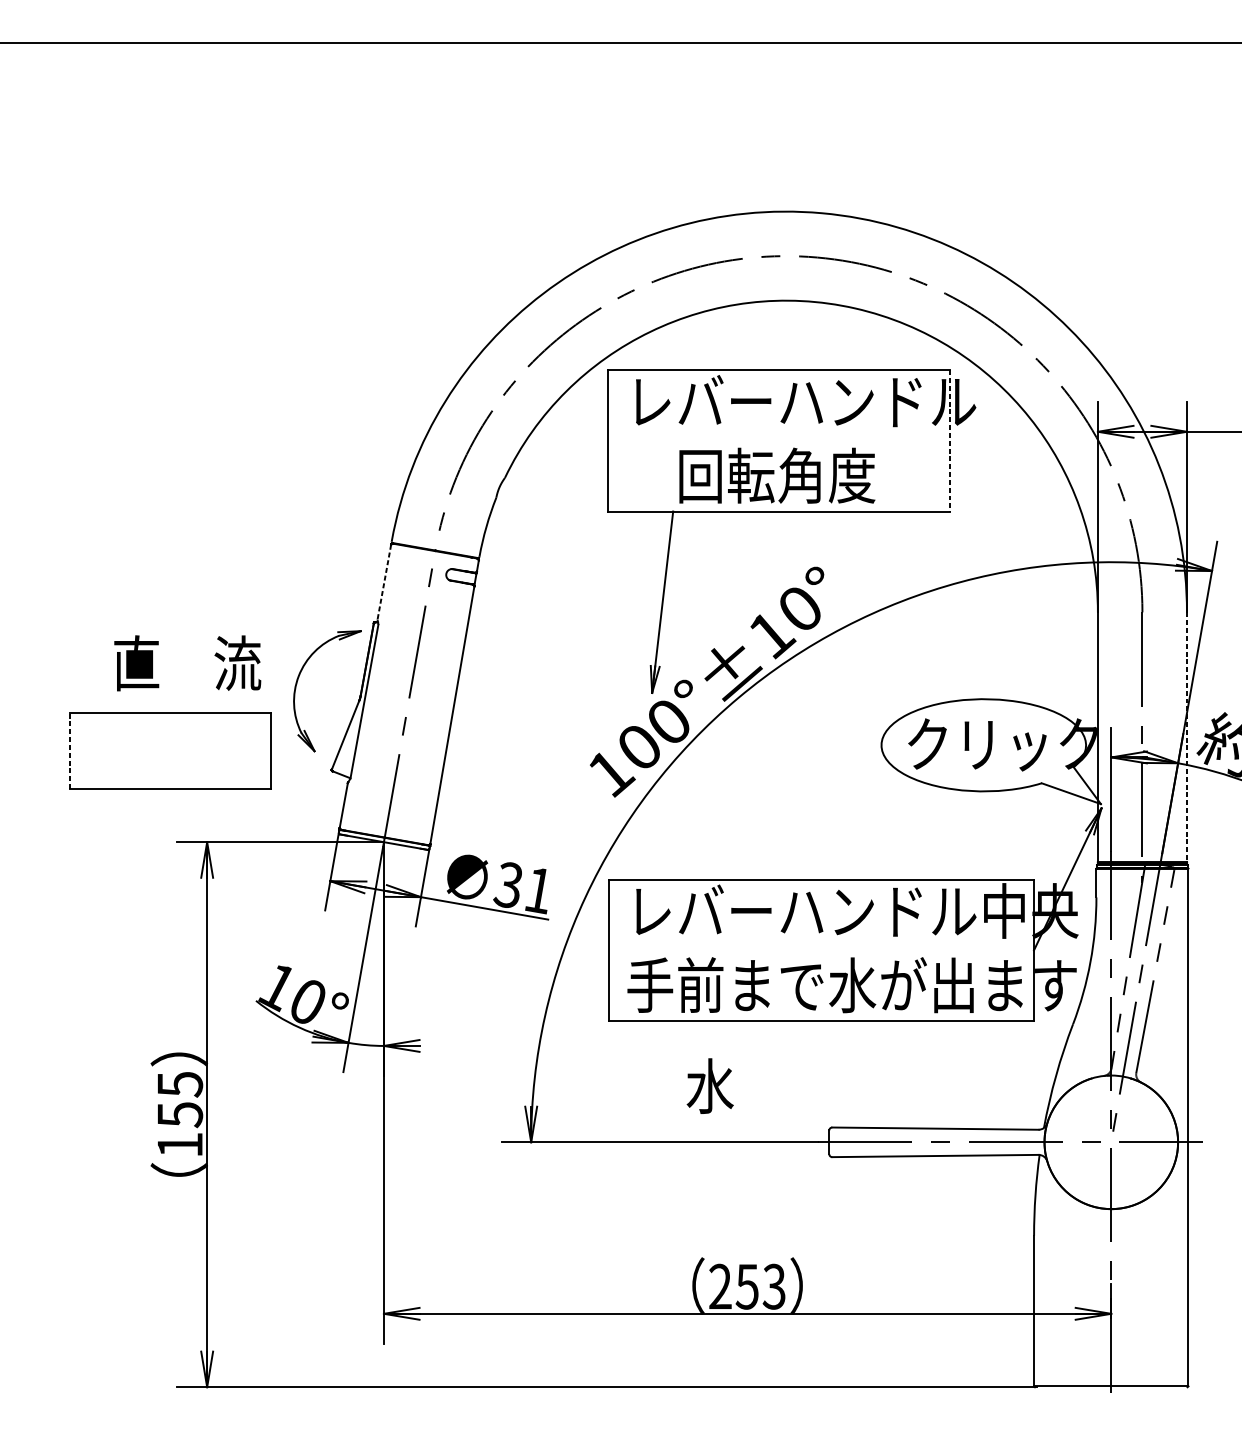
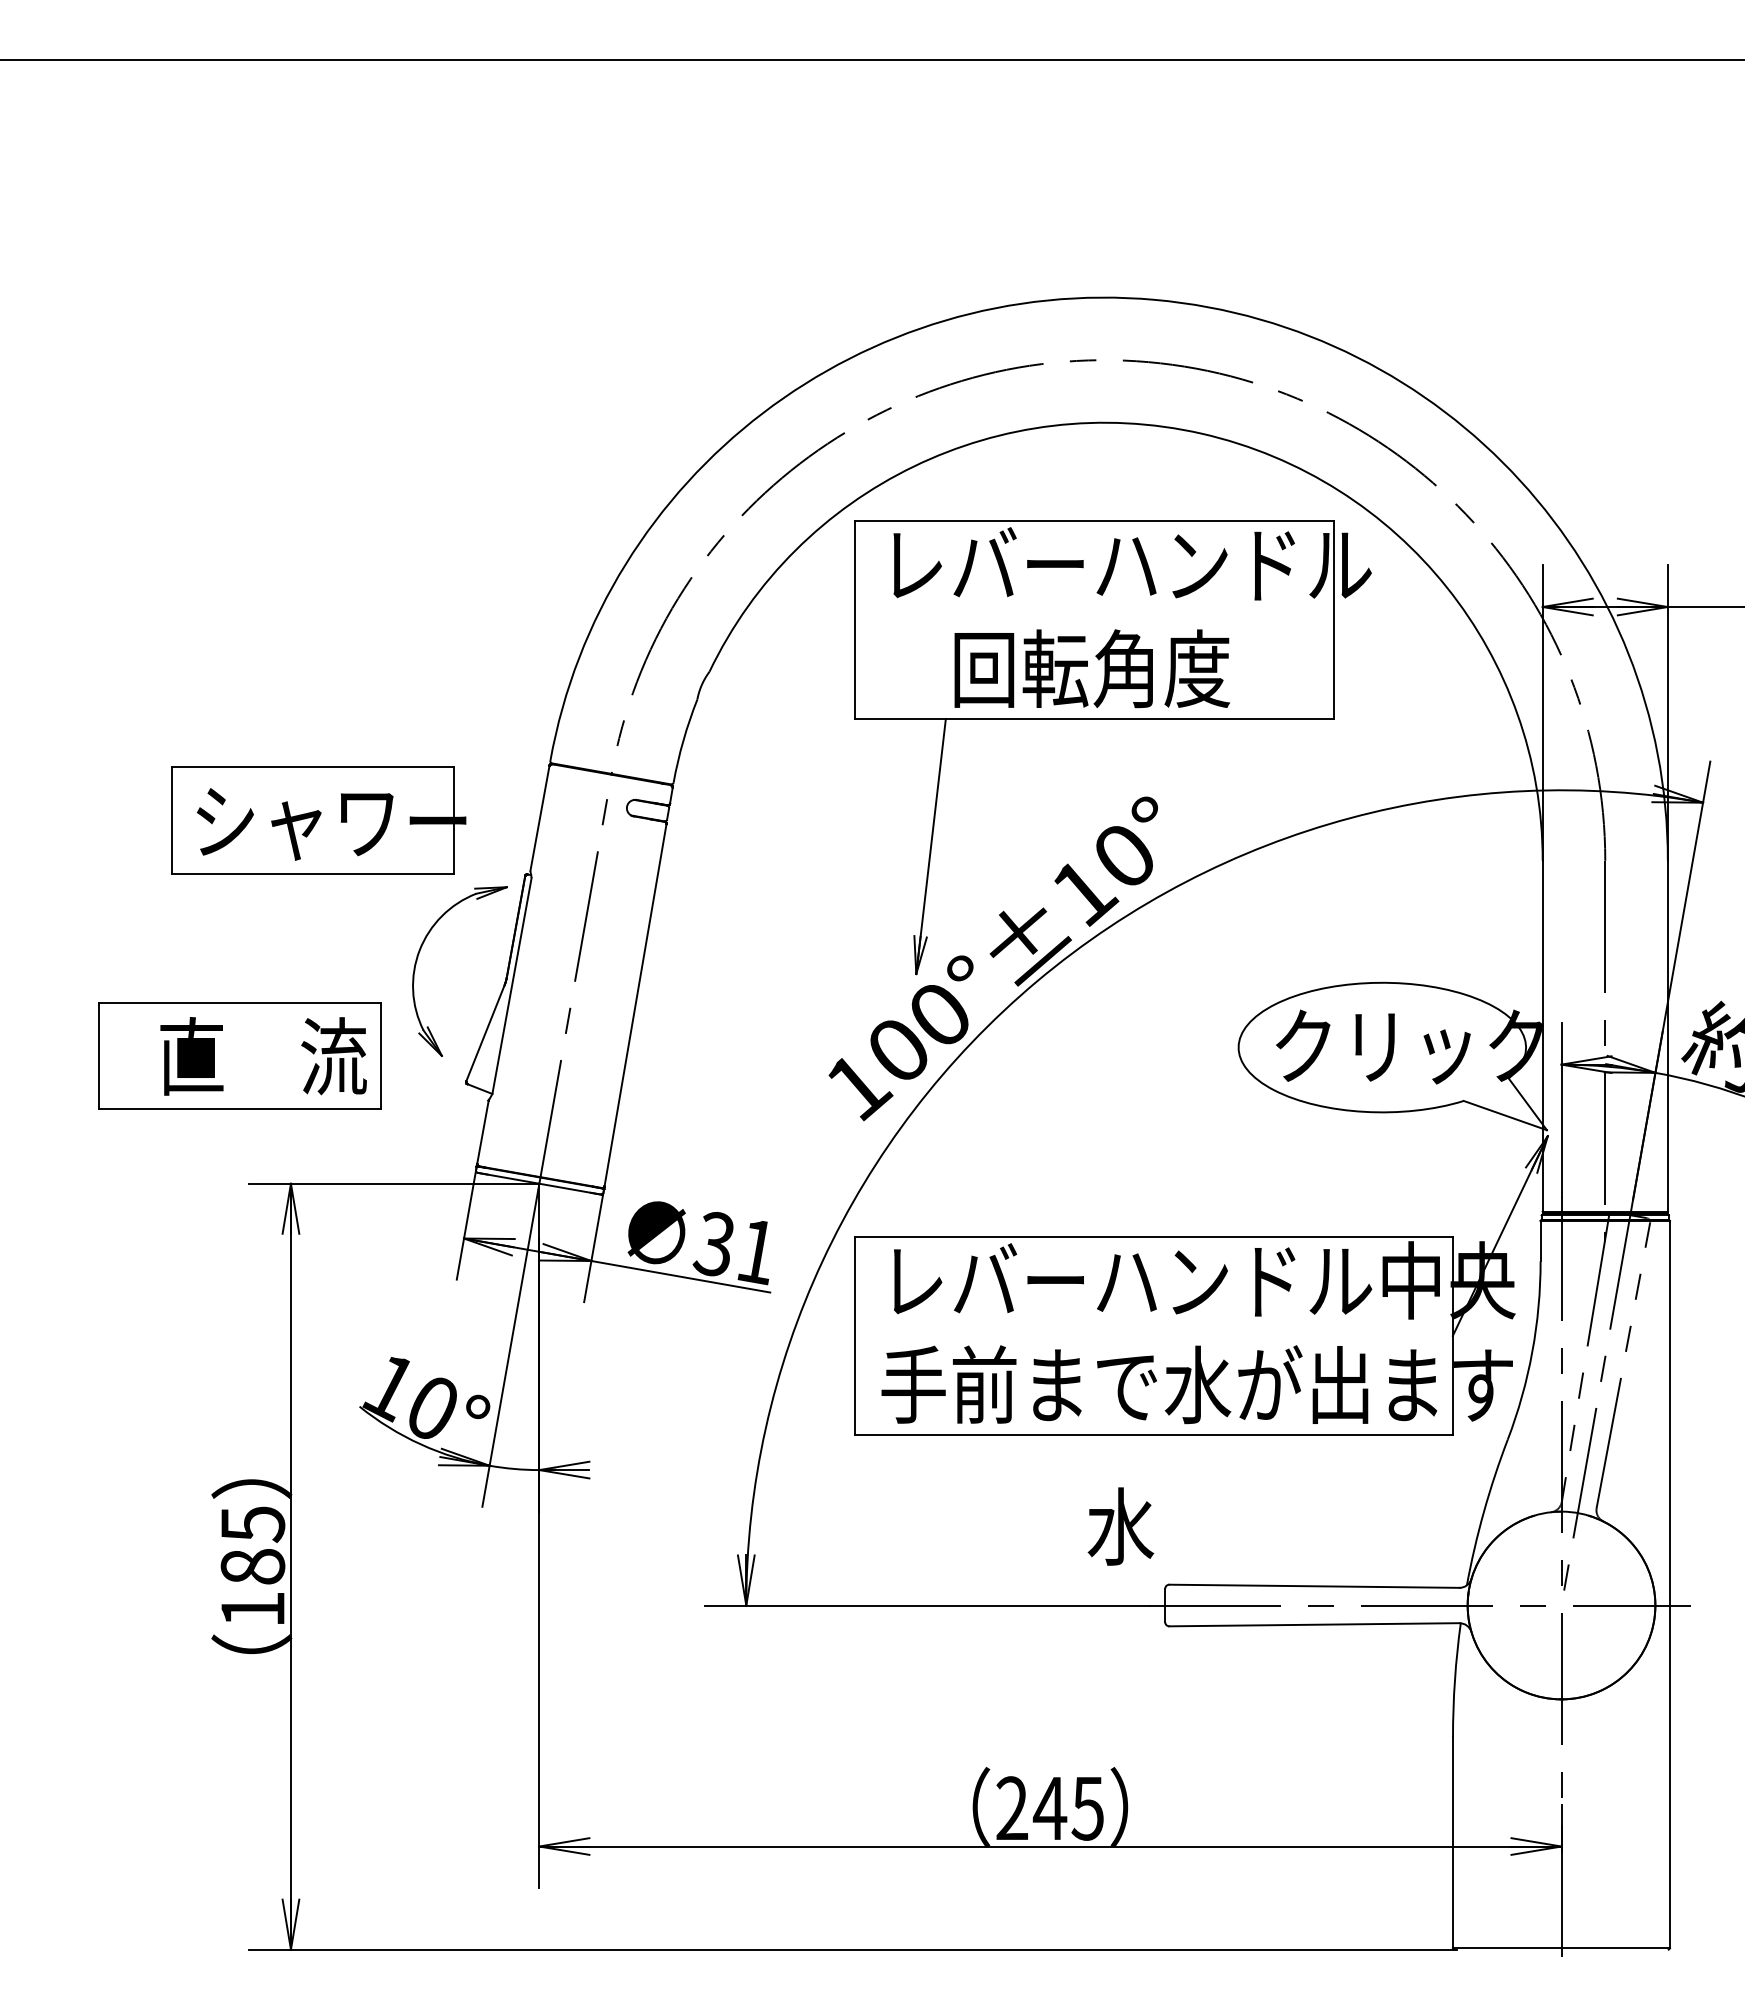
line: (949, 441) -> (1334, 620), dashed -> solid
line: (384, 582) -> (539, 818), dashed -> solid
part: (226, 583) -> (318, 820), added
text: (187, 663) -> (263, 1056), moved
line: (1186, 737) -> (1667, 1036), dashed -> solid
line: (70, 750) -> (98, 1055), dashed -> solid
text: (709, 1086) -> (1120, 1526), moved
text: (179, 1115) -> (252, 1567), 155 -> 185
text: (759, 1286) -> (1067, 1808), 253 -> 245

